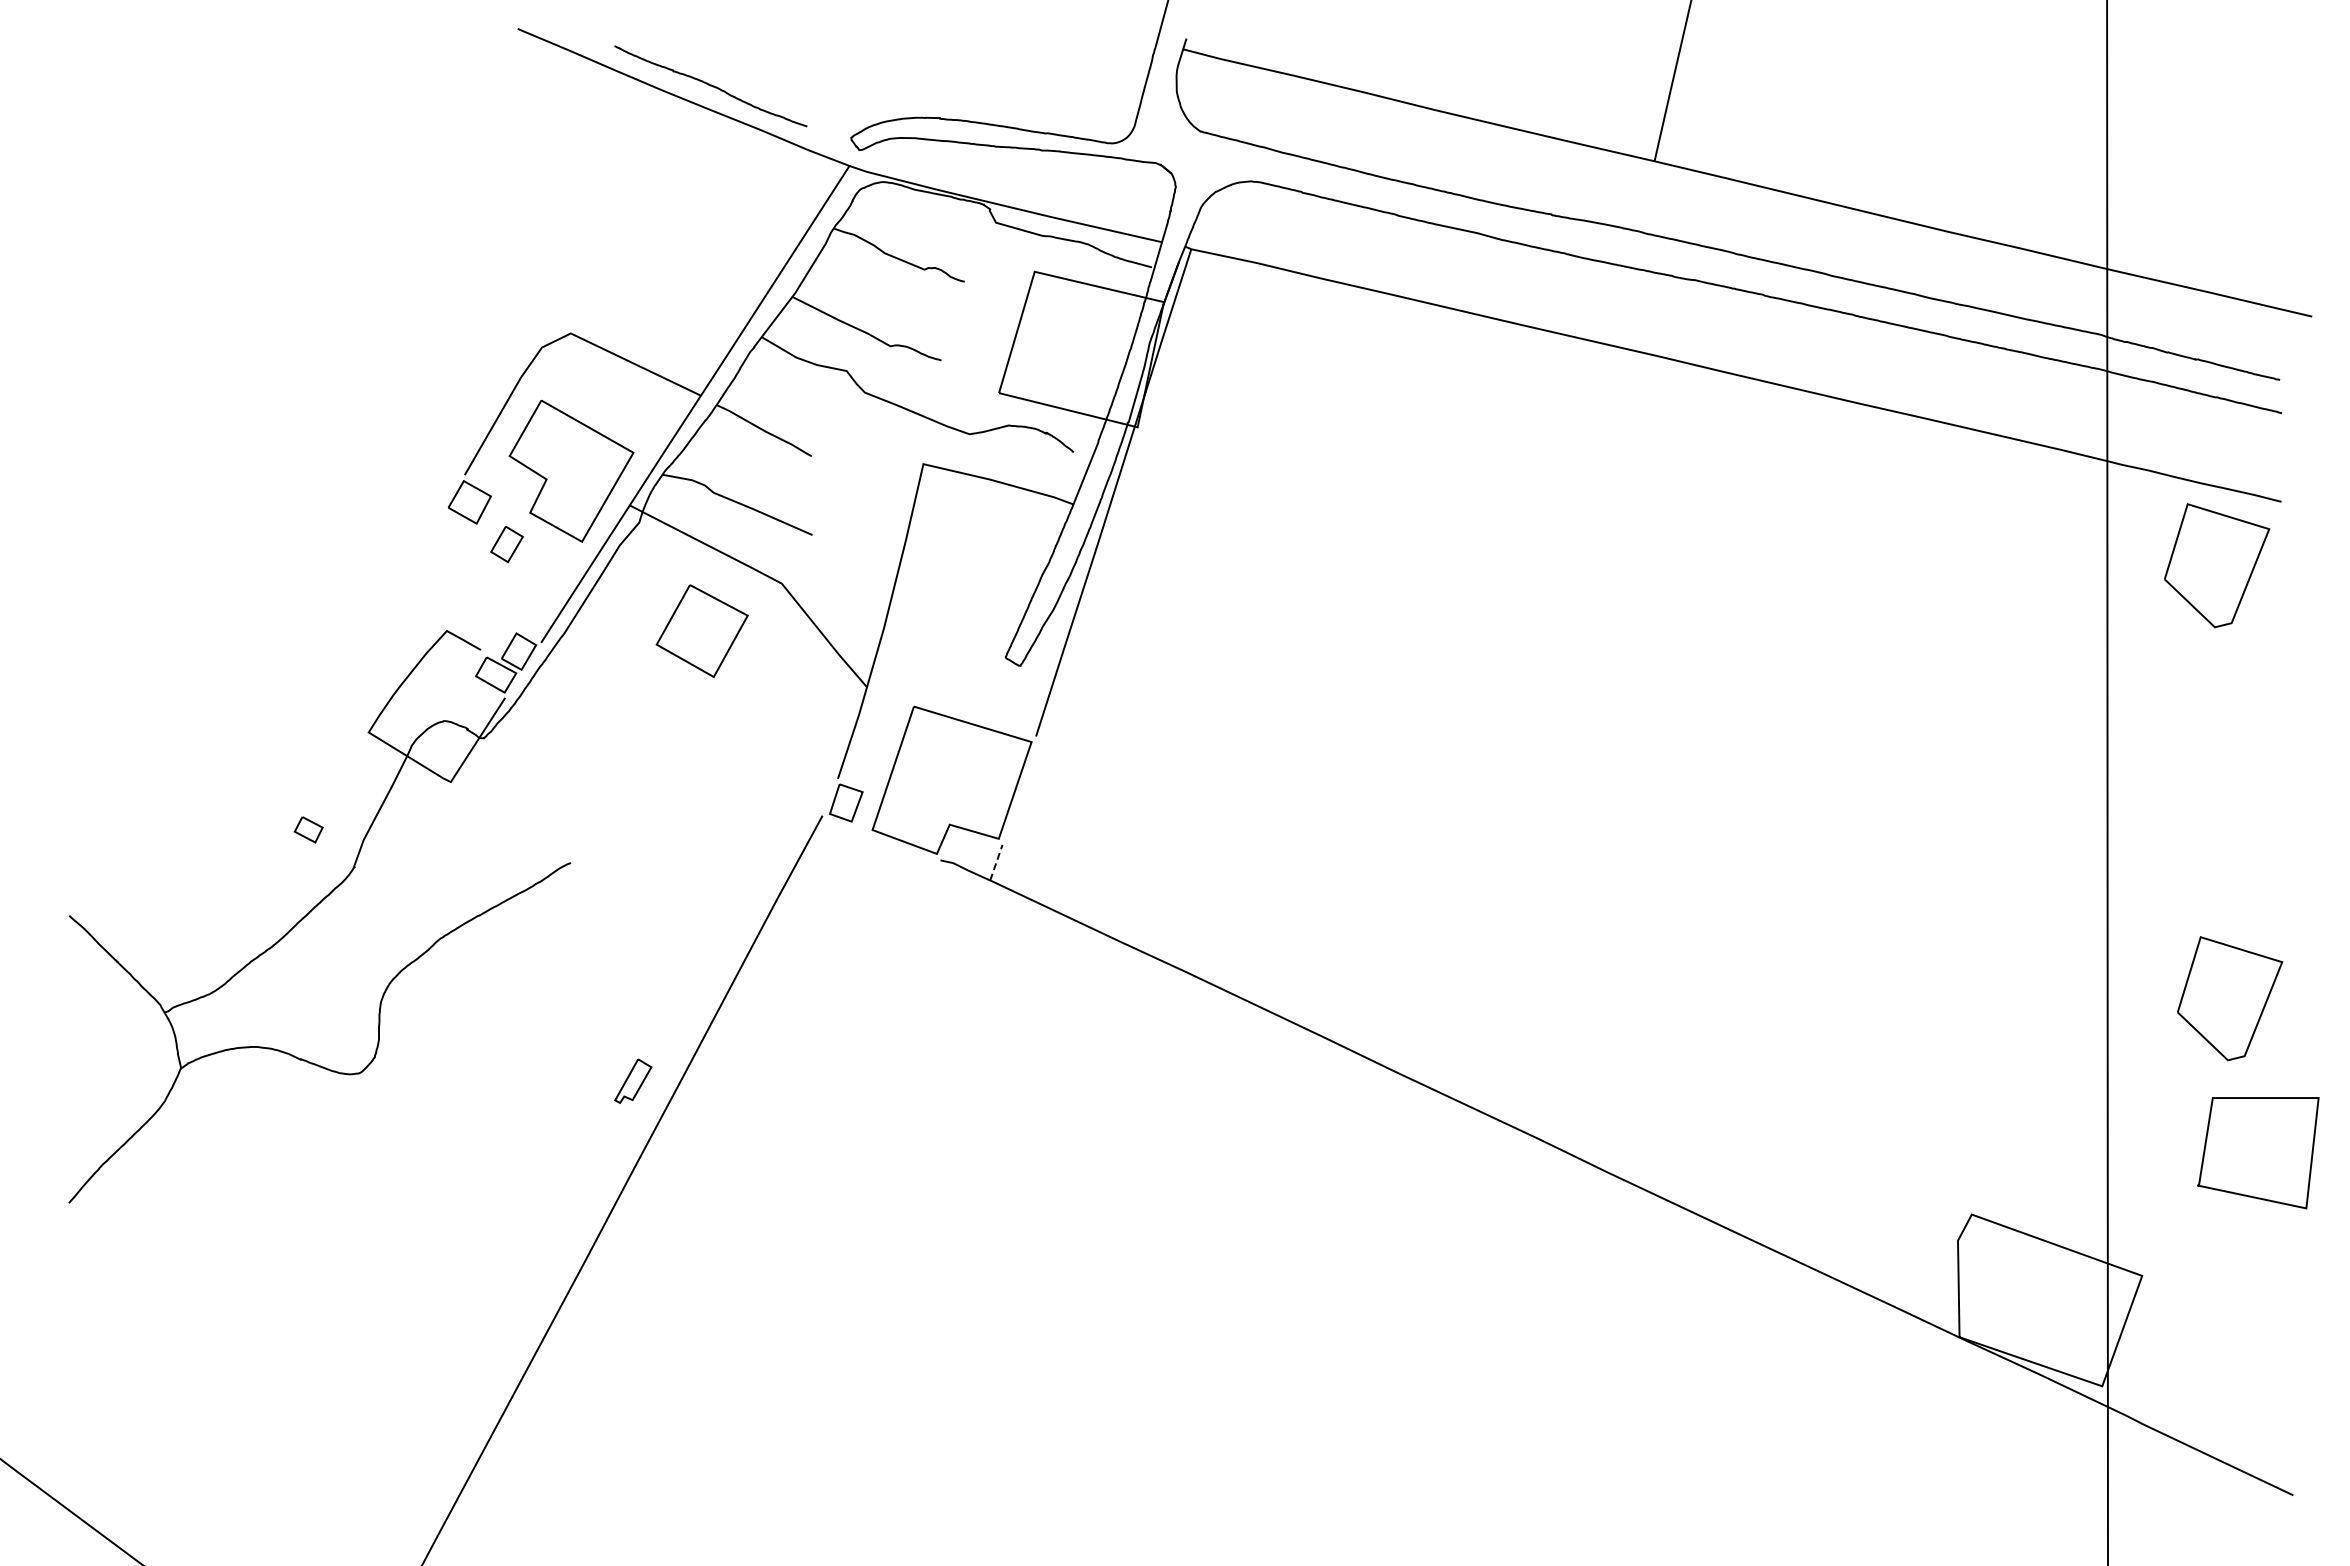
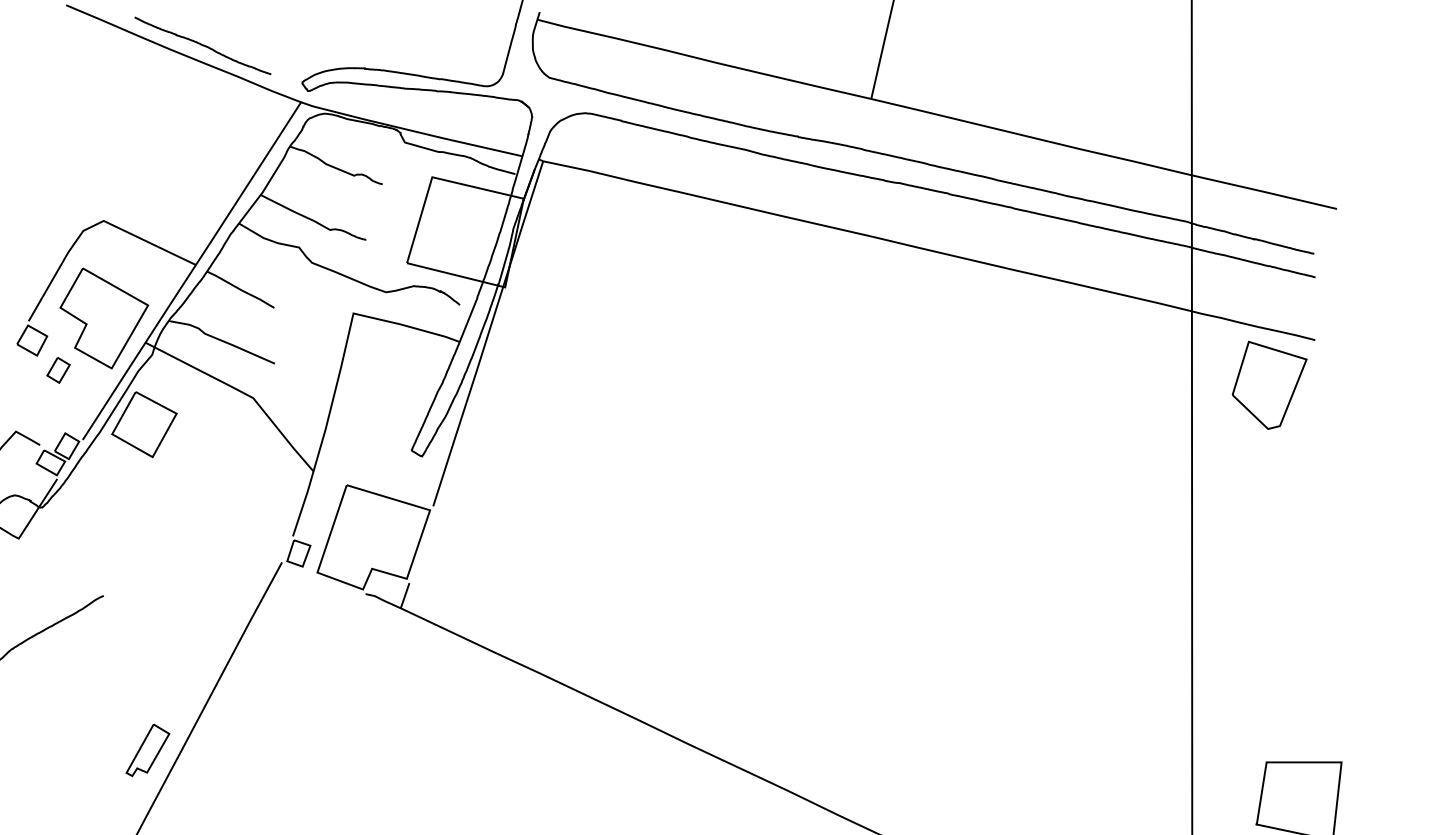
part: (701, 630) -> (143, 424), moved
line: (996, 862) -> (405, 595), dashed -> solid
part: (2230, 998) -> (1279, 691), removed
part: (633, 1081) -> (148, 750), size x1.67

